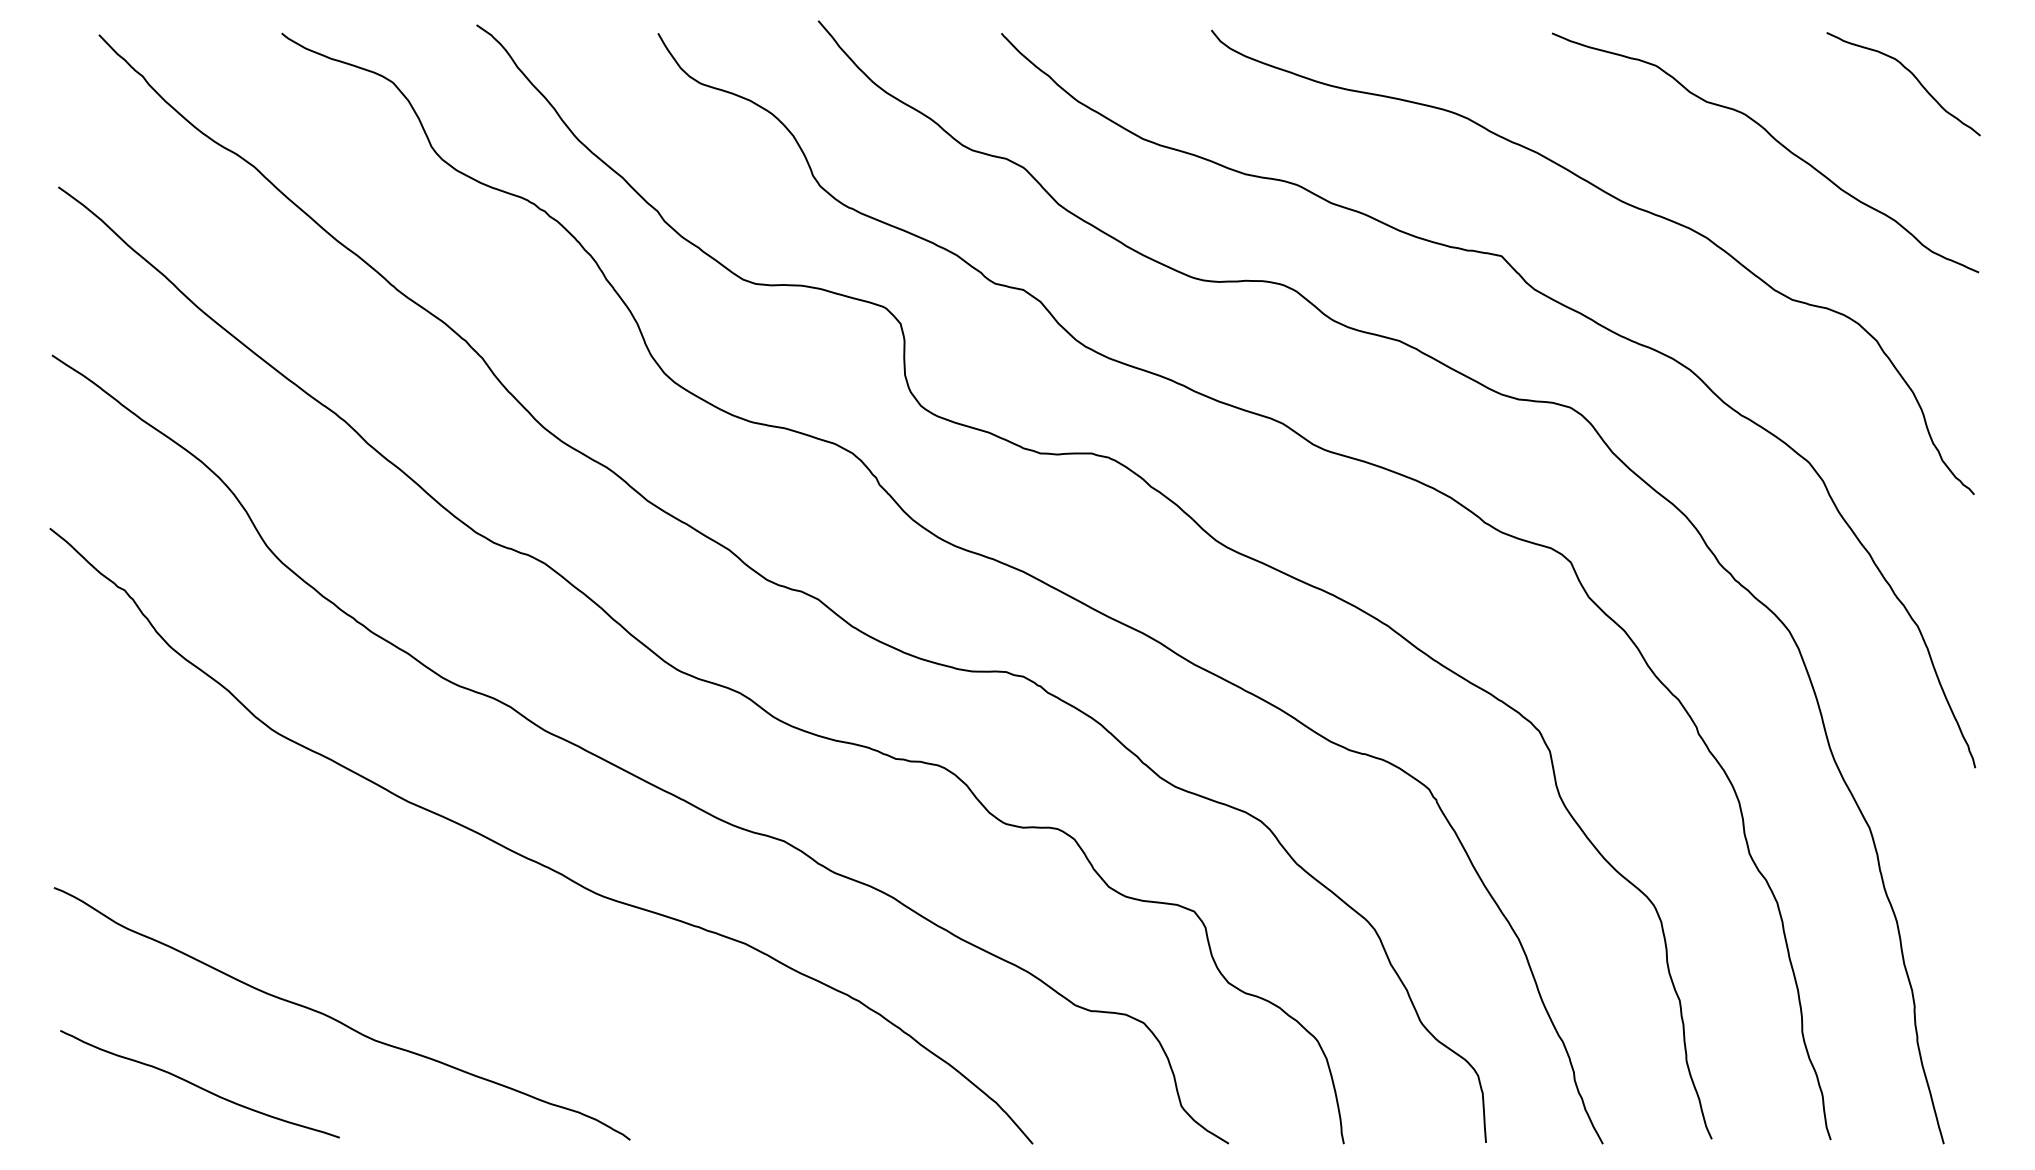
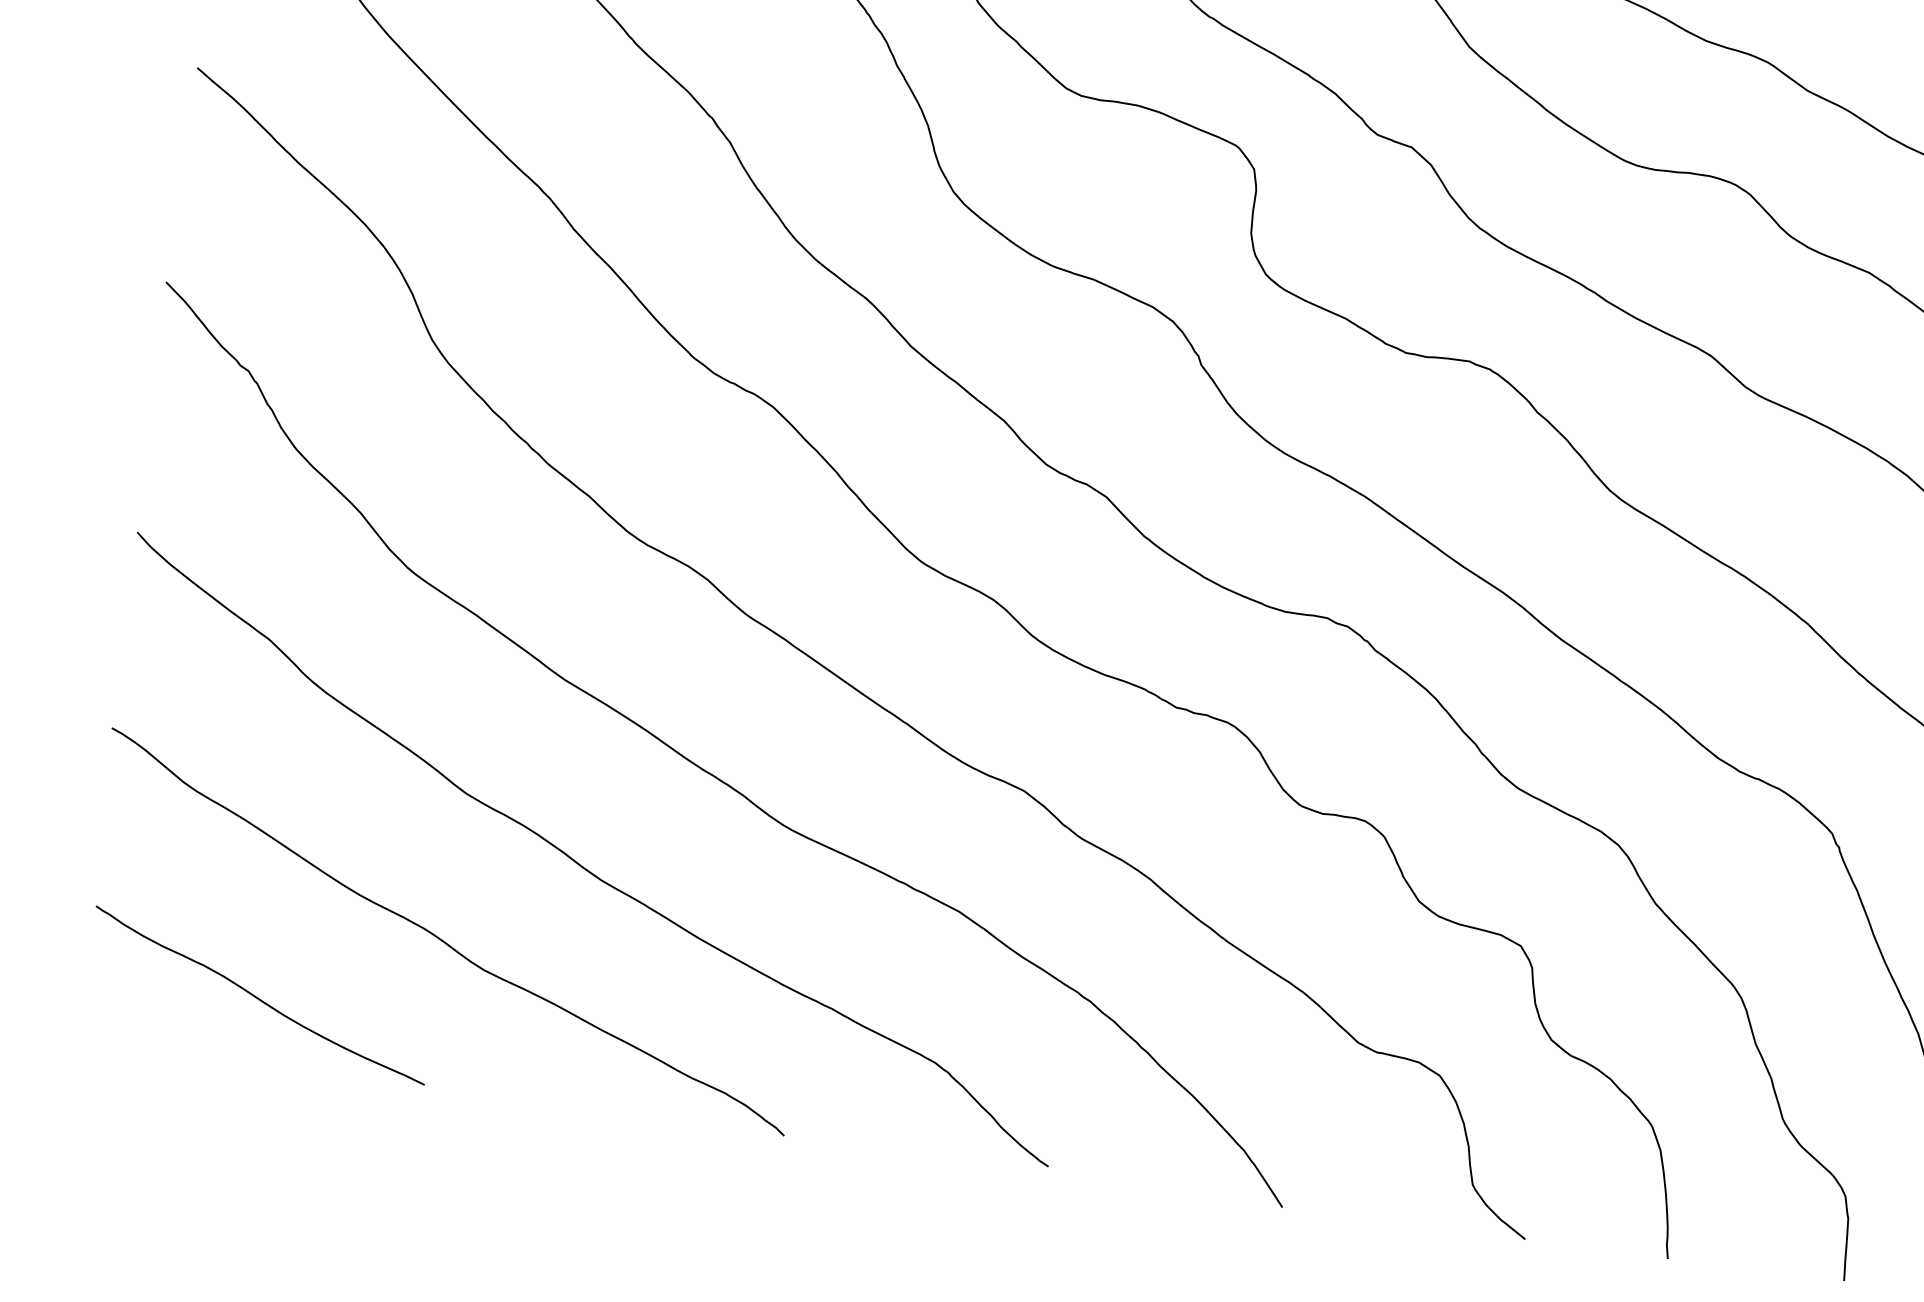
curve: (439, 945) -> (579, 863), added

